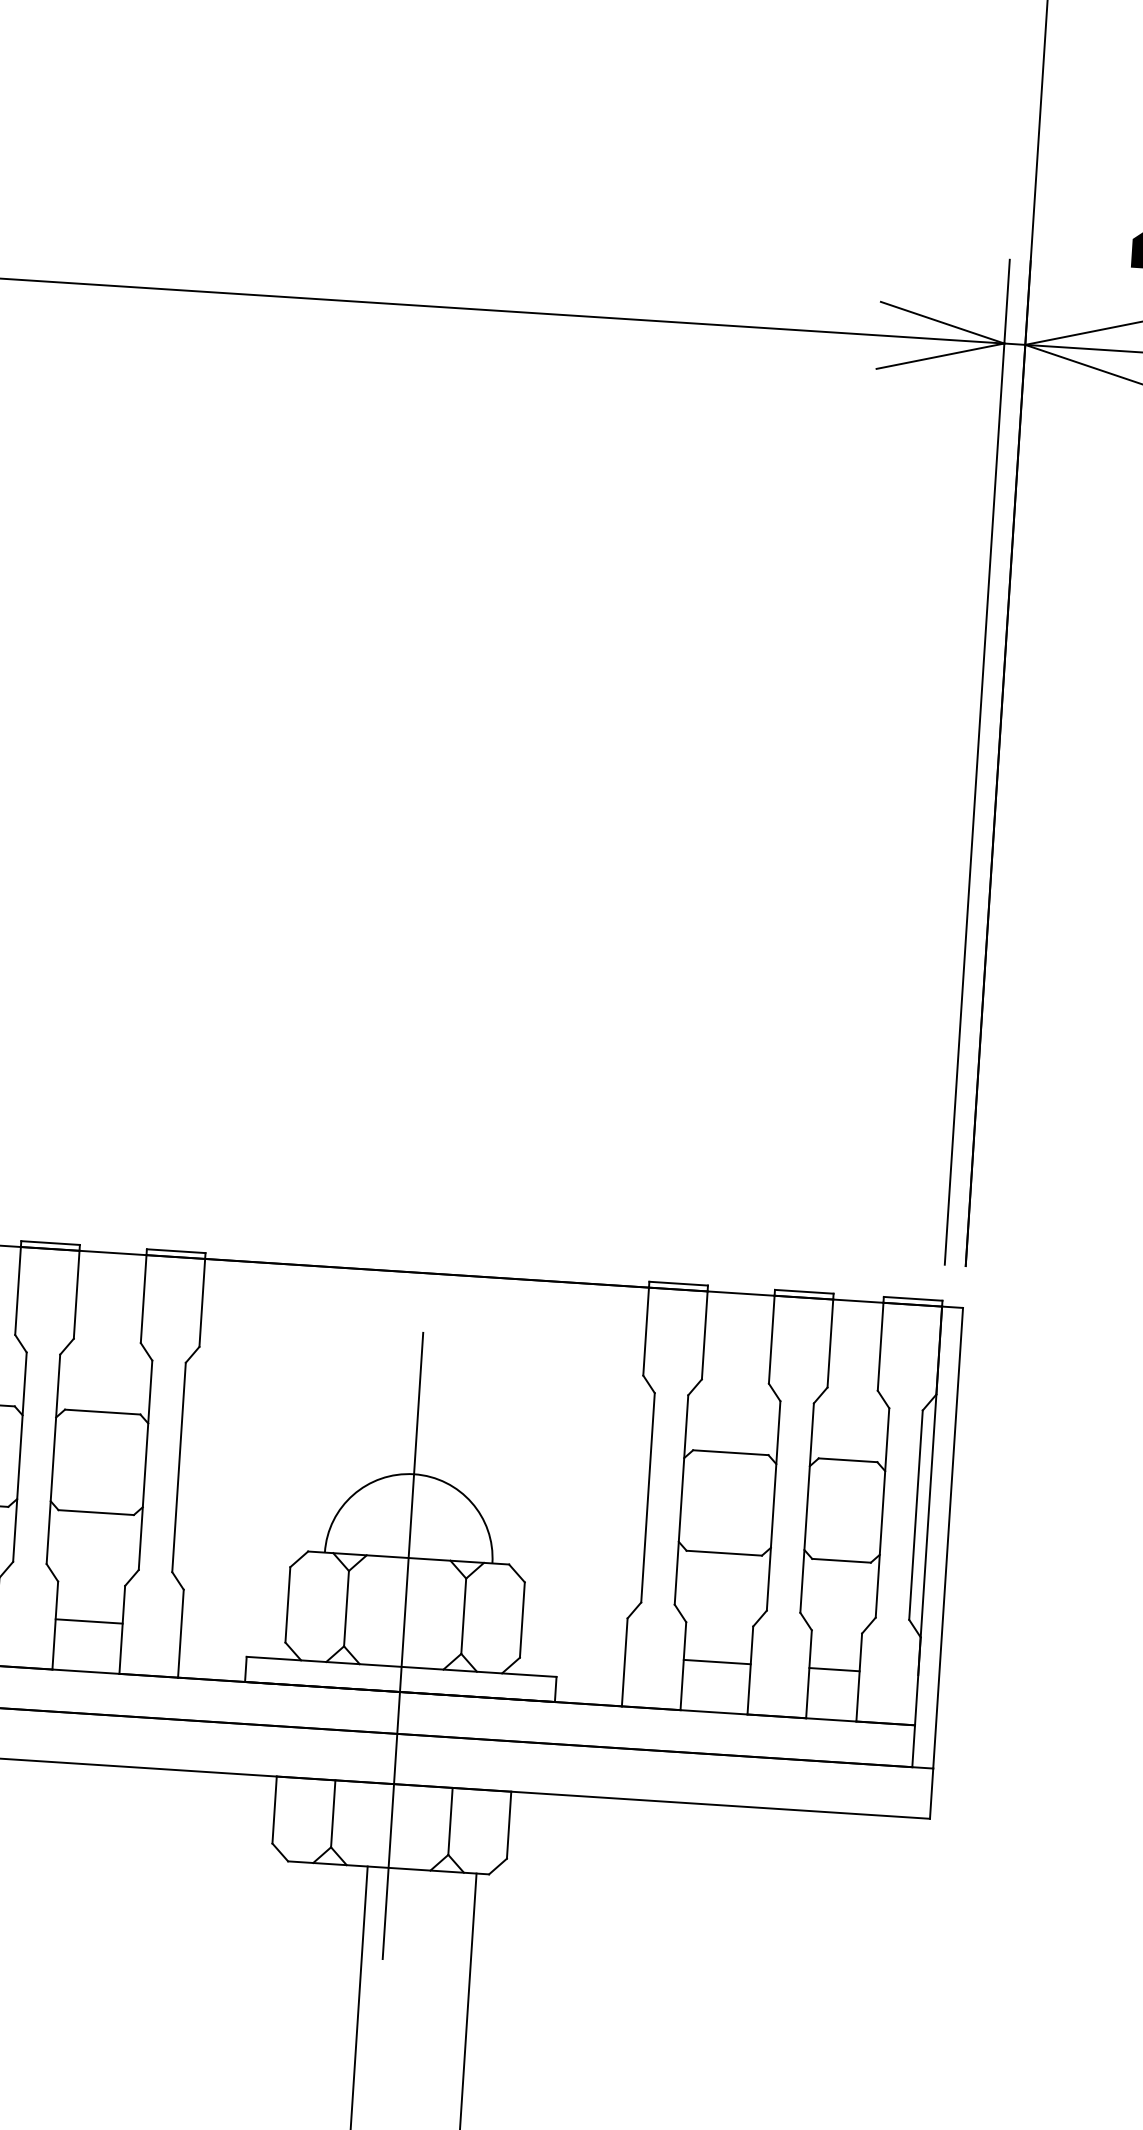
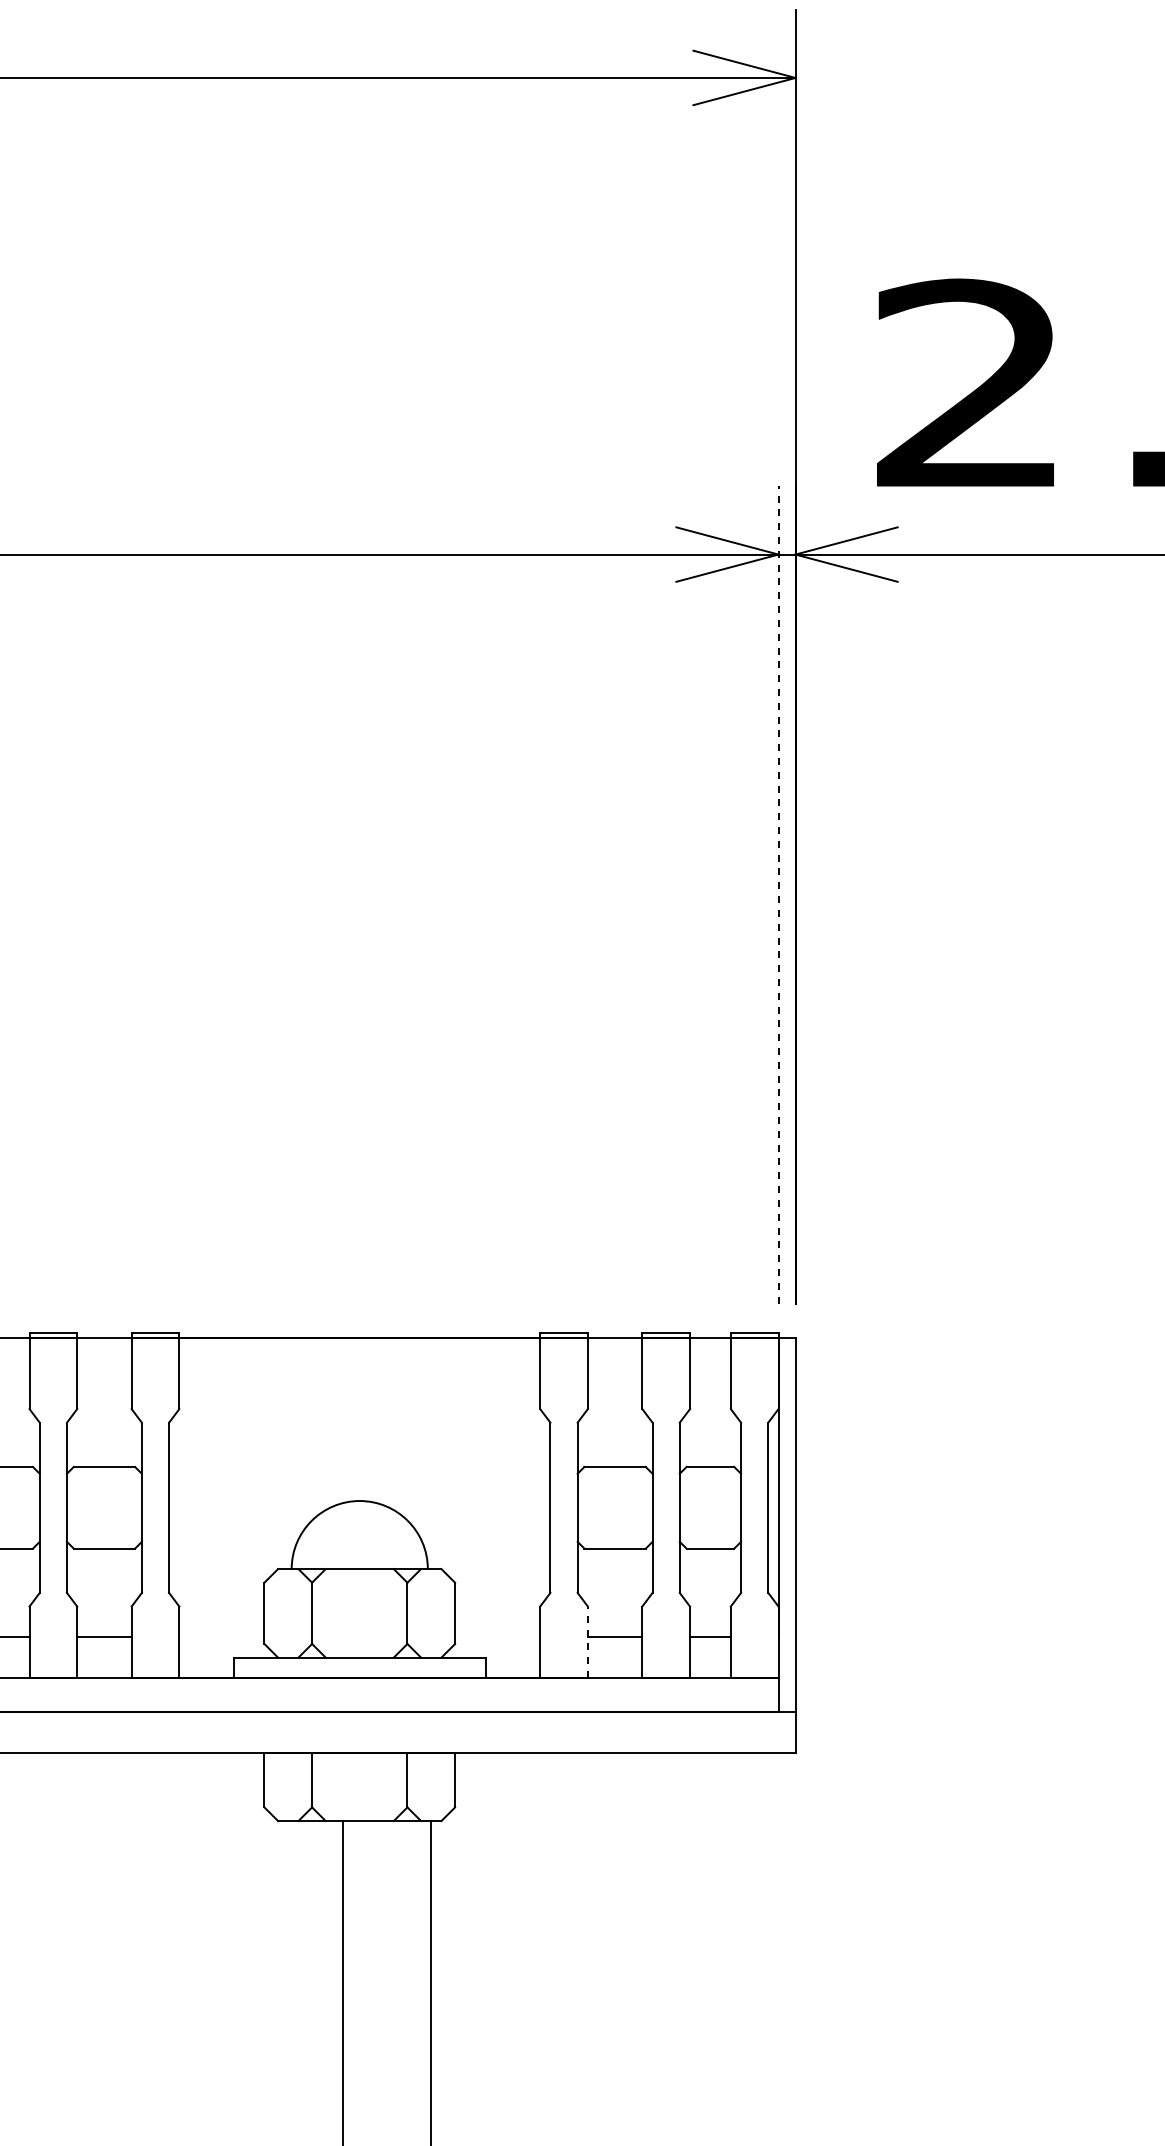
line: (977, 762) -> (778, 895), solid -> dashed
line: (402, 1645) -> (359, 1640), removed
line: (682, 1666) -> (587, 1642), solid -> dashed

